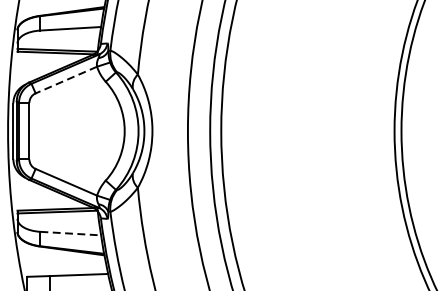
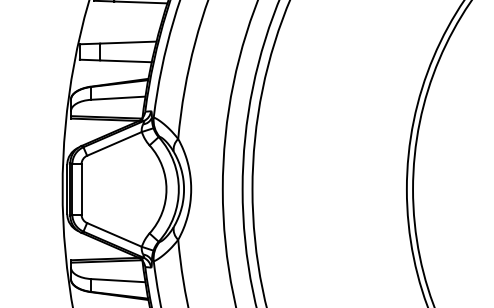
line: (66, 79) -> (114, 143), dashed -> solid
line: (70, 233) -> (118, 280), dashed -> solid

